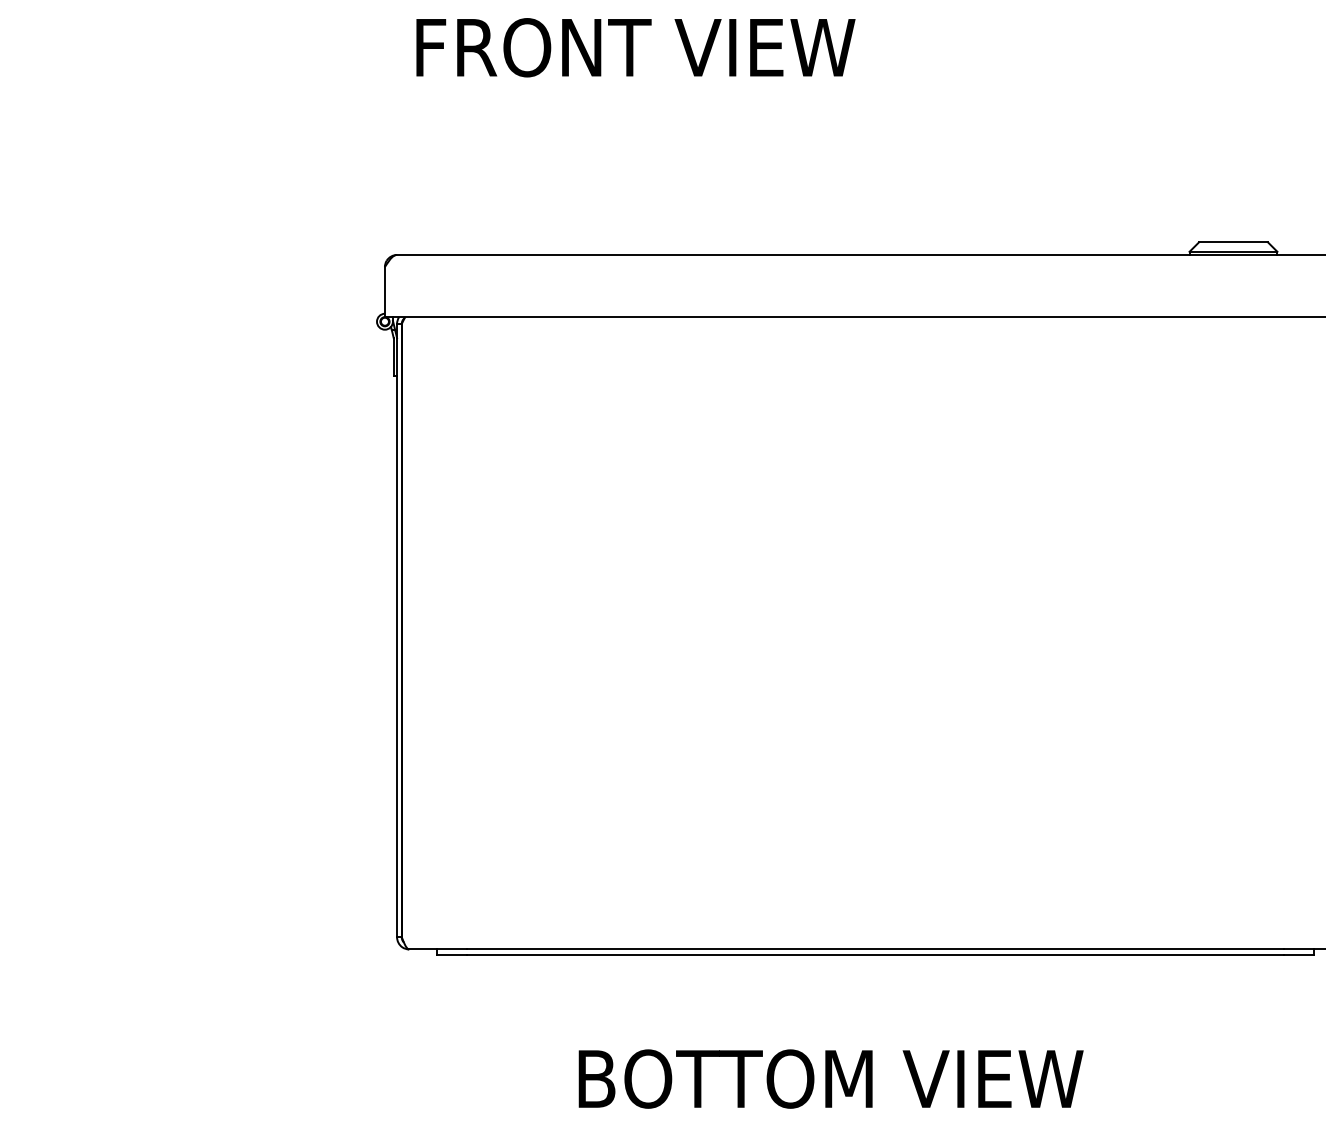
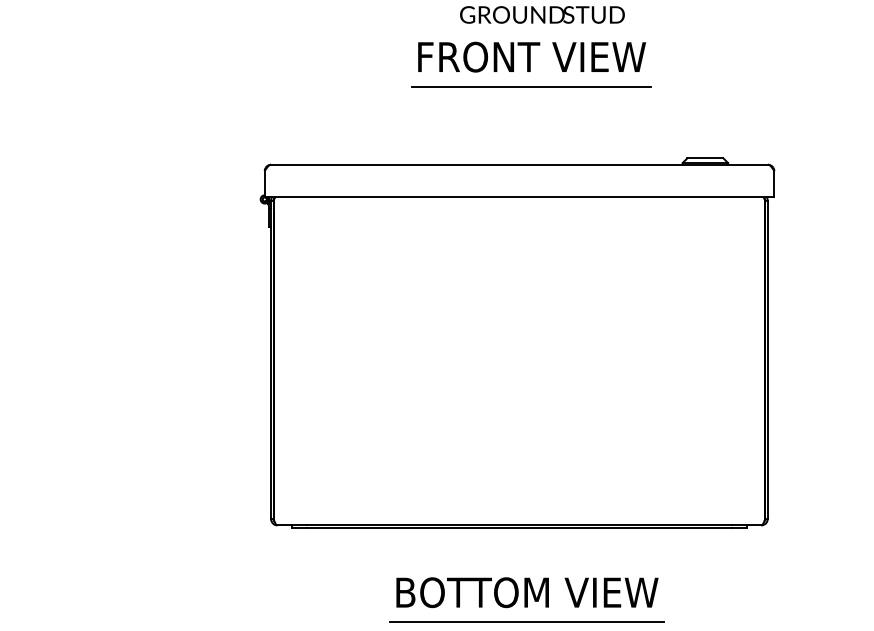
text: (634, 46) -> (531, 56), moved
line: (898, 104) -> (531, 86), added
text: (831, 1078) -> (527, 592), moved
line: (888, 1136) -> (526, 622), added

